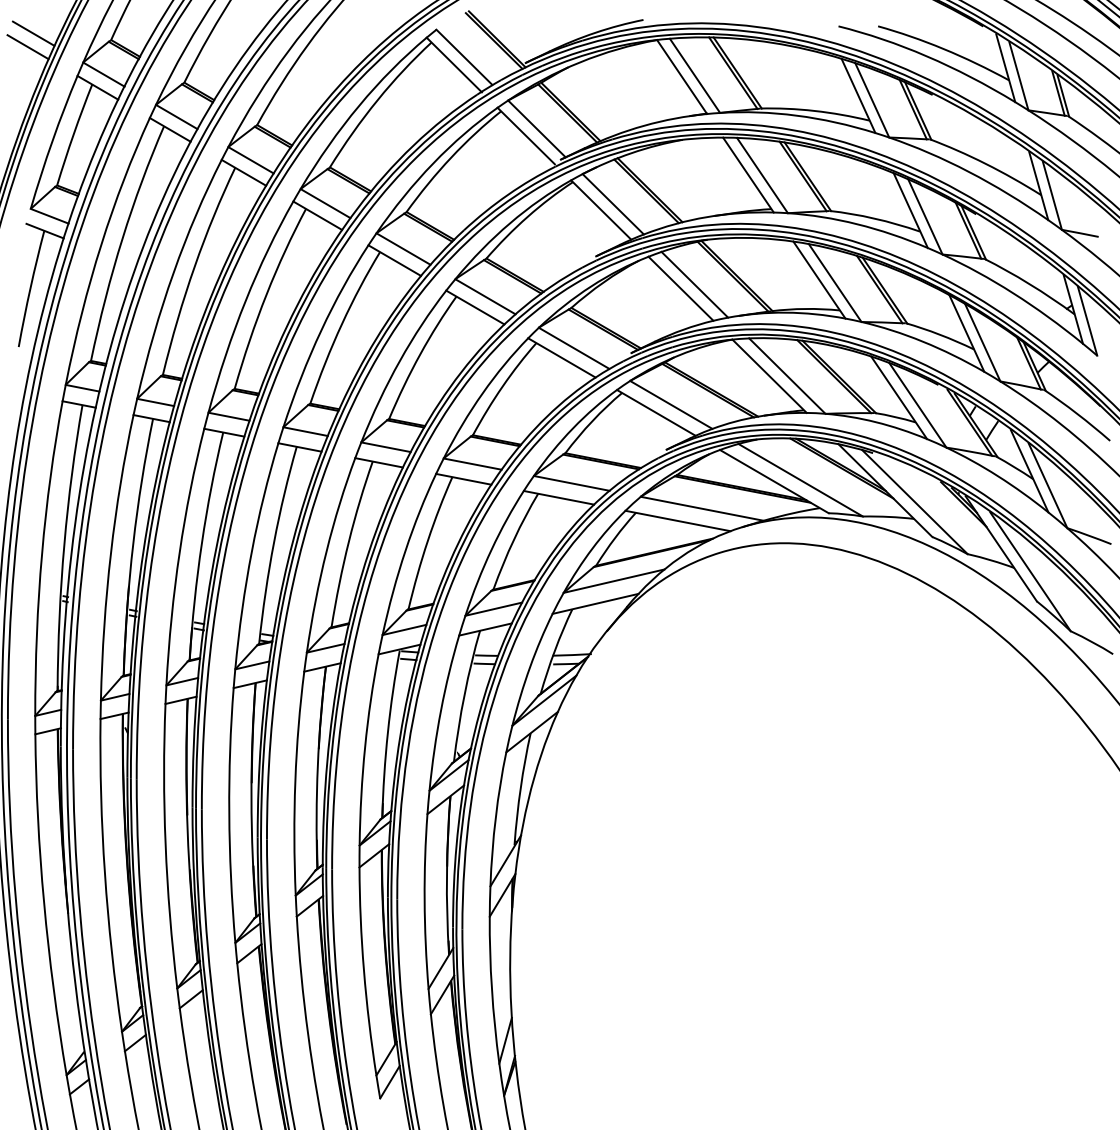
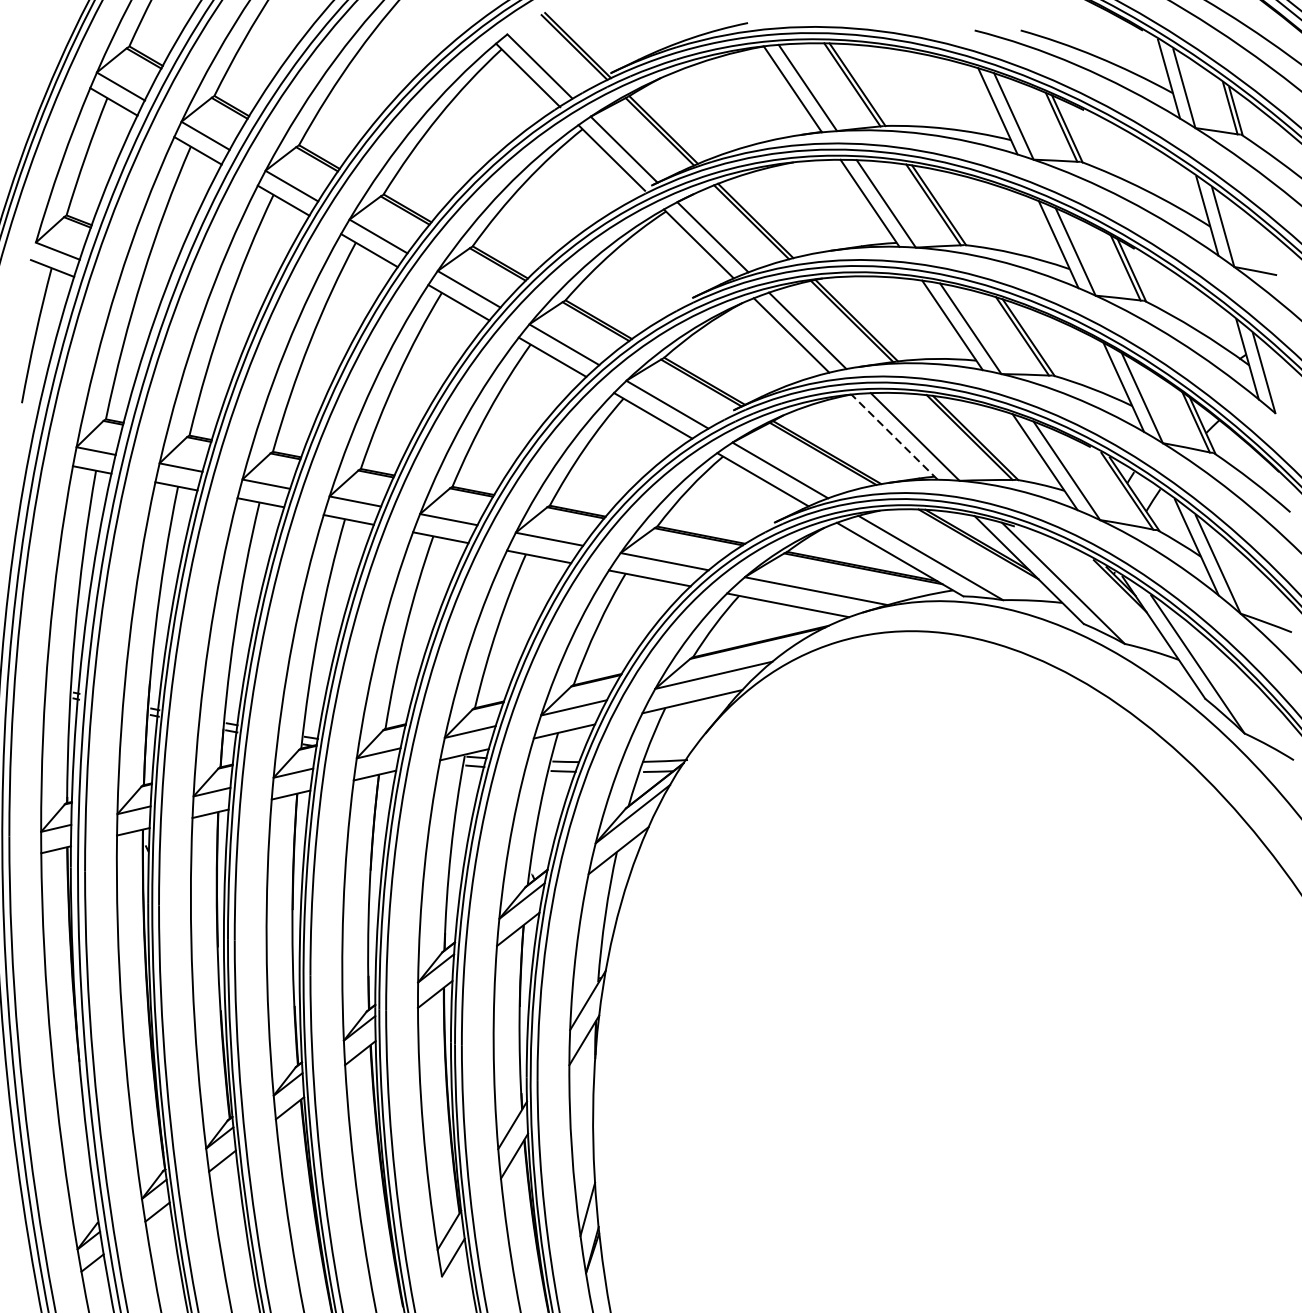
line: (33, 33) -> (39, 38), removed
line: (27, 47) -> (32, 55), removed
line: (769, 375) -> (894, 436), solid -> dashed

